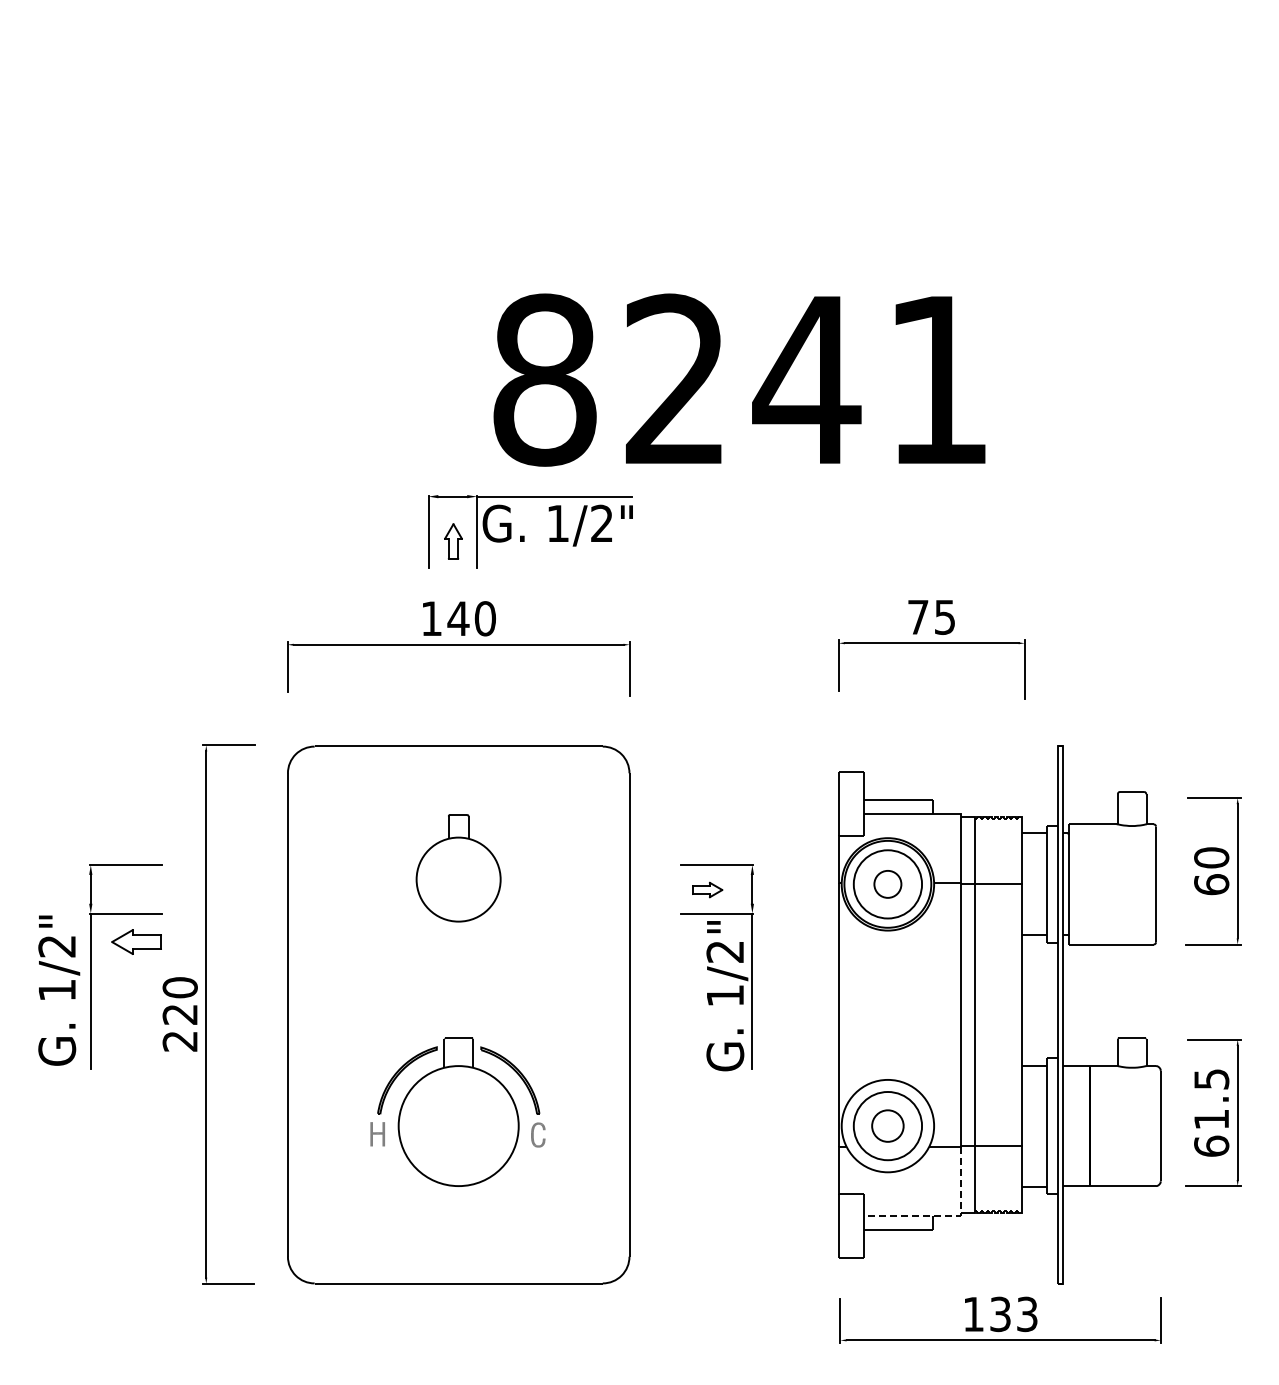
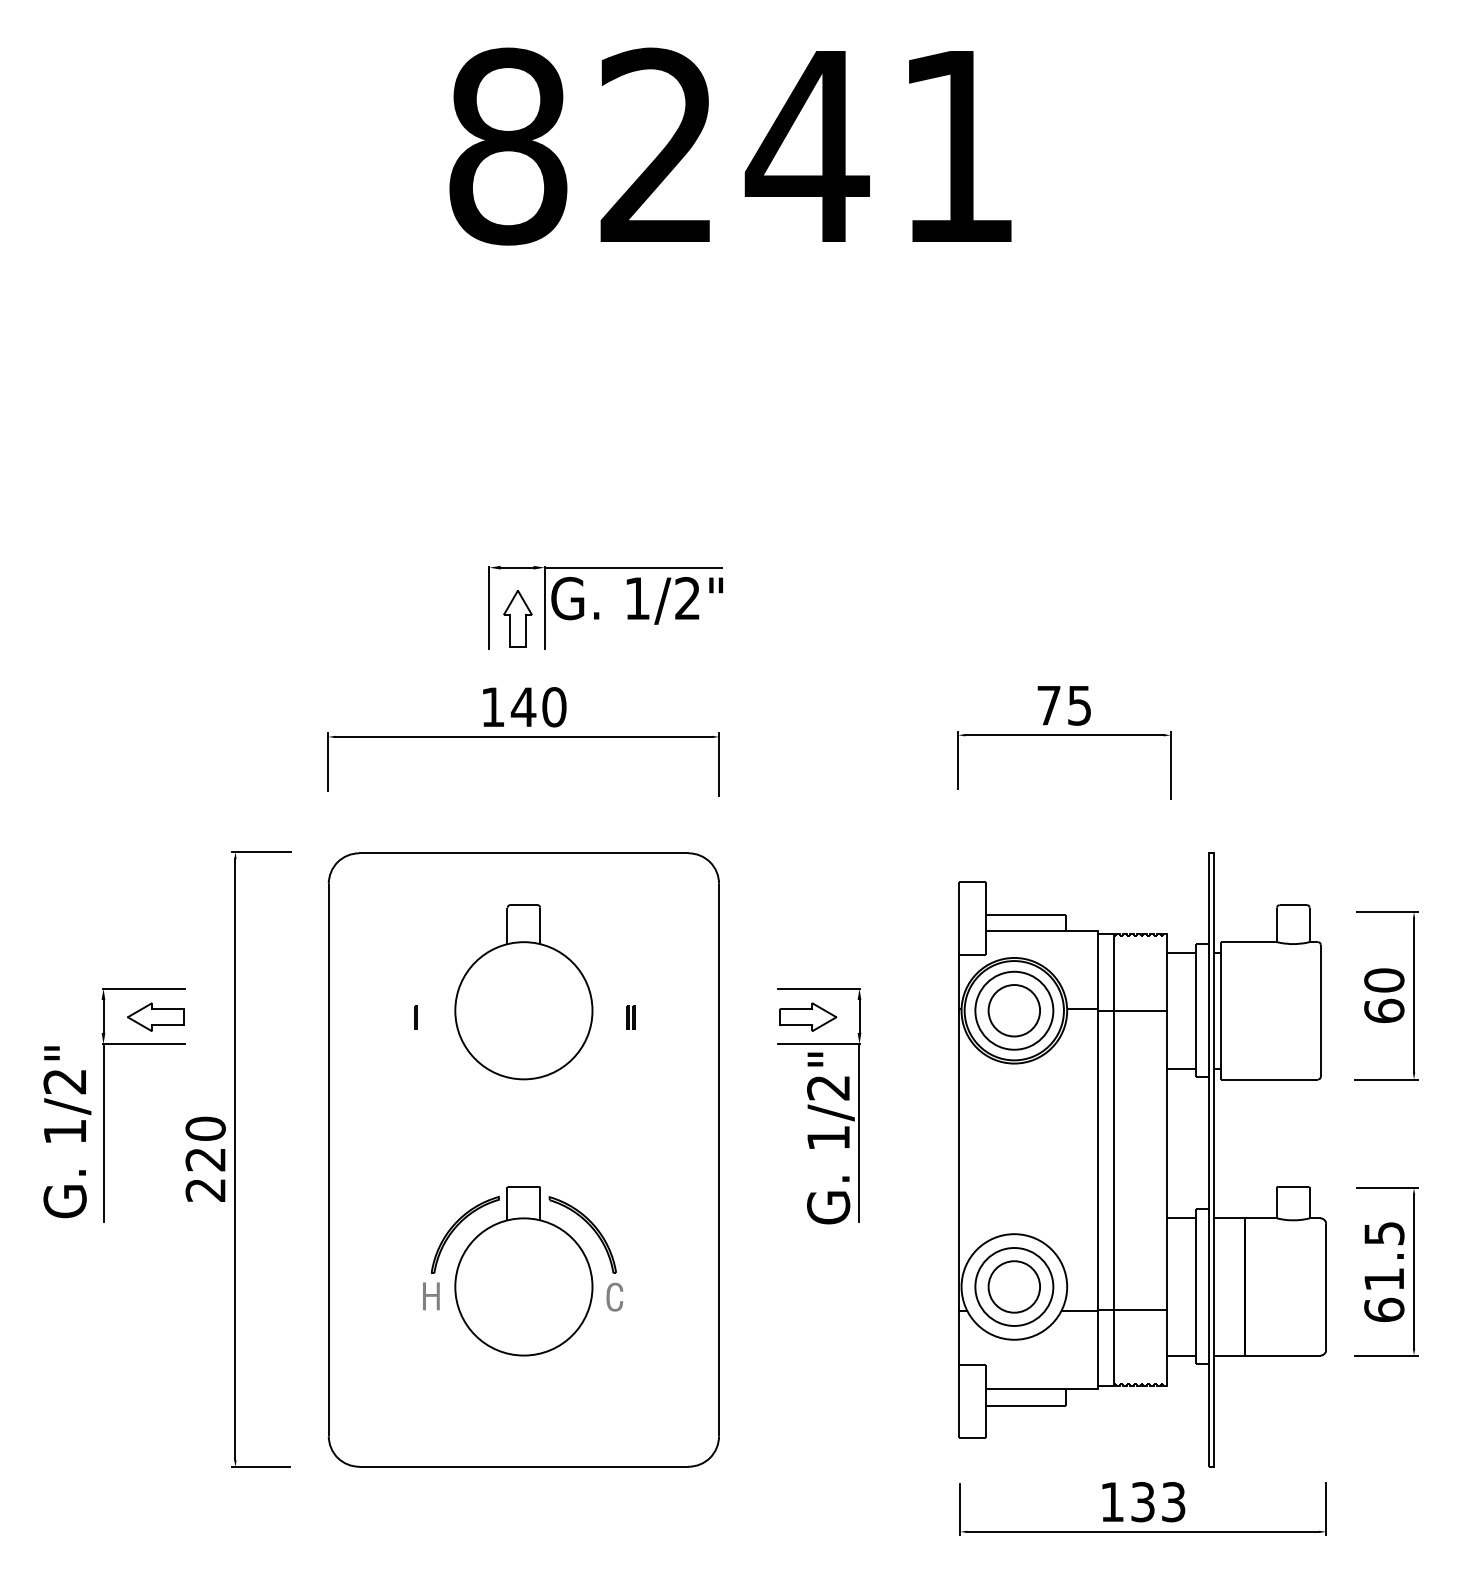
text: (739, 379) -> (730, 145), moved
part: (453, 541) -> (517, 618), size x1.43
part: (458, 868) -> (523, 992), size x1.43
circle: (887, 883) -> (1013, 1009), size x1.67
line: (364, 889) -> (416, 1016), added
part: (552, 889) -> (631, 1016), added
part: (707, 889) -> (808, 1016), size x1.67
part: (136, 941) -> (155, 1016), moved
circle: (887, 1125) -> (1013, 1286), size x1.43
line: (946, 1215) -> (1081, 1389), dashed -> solid

